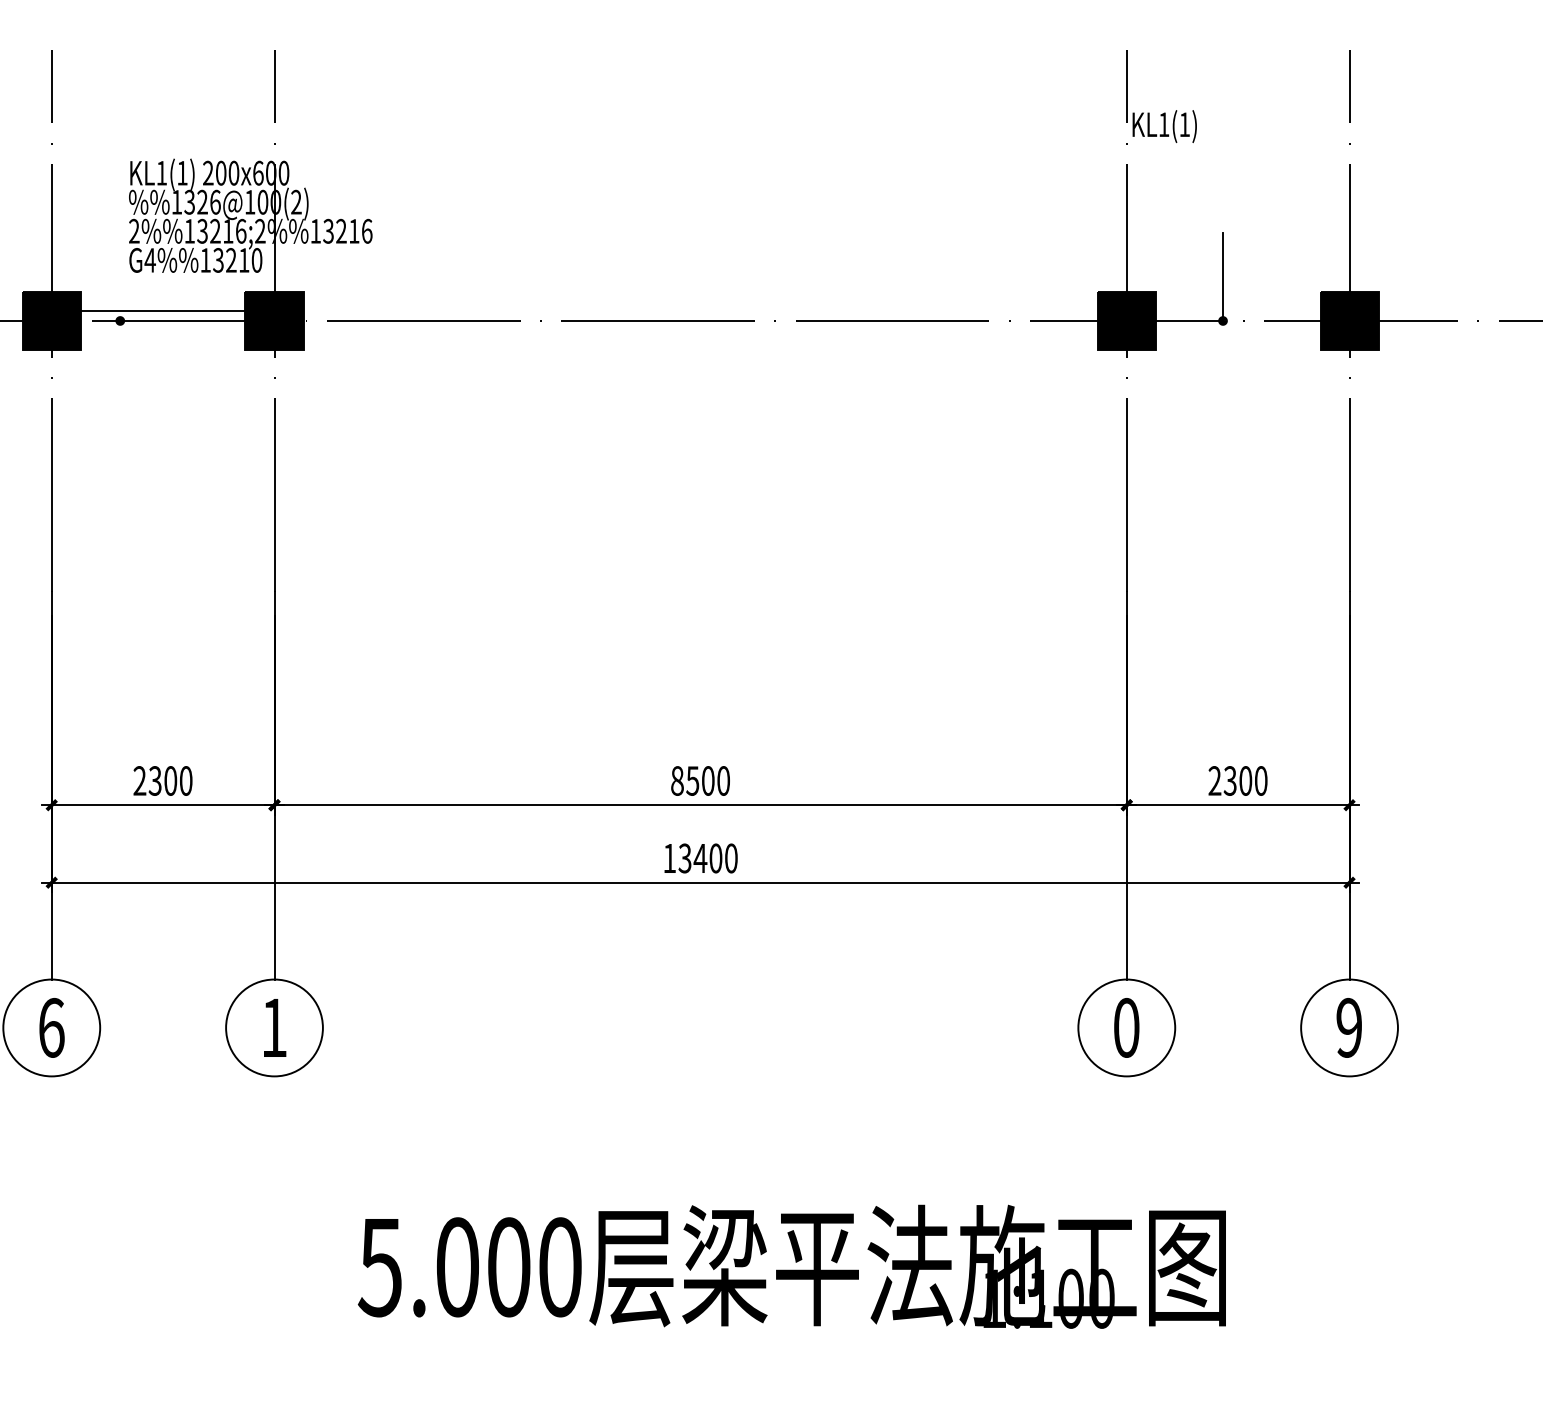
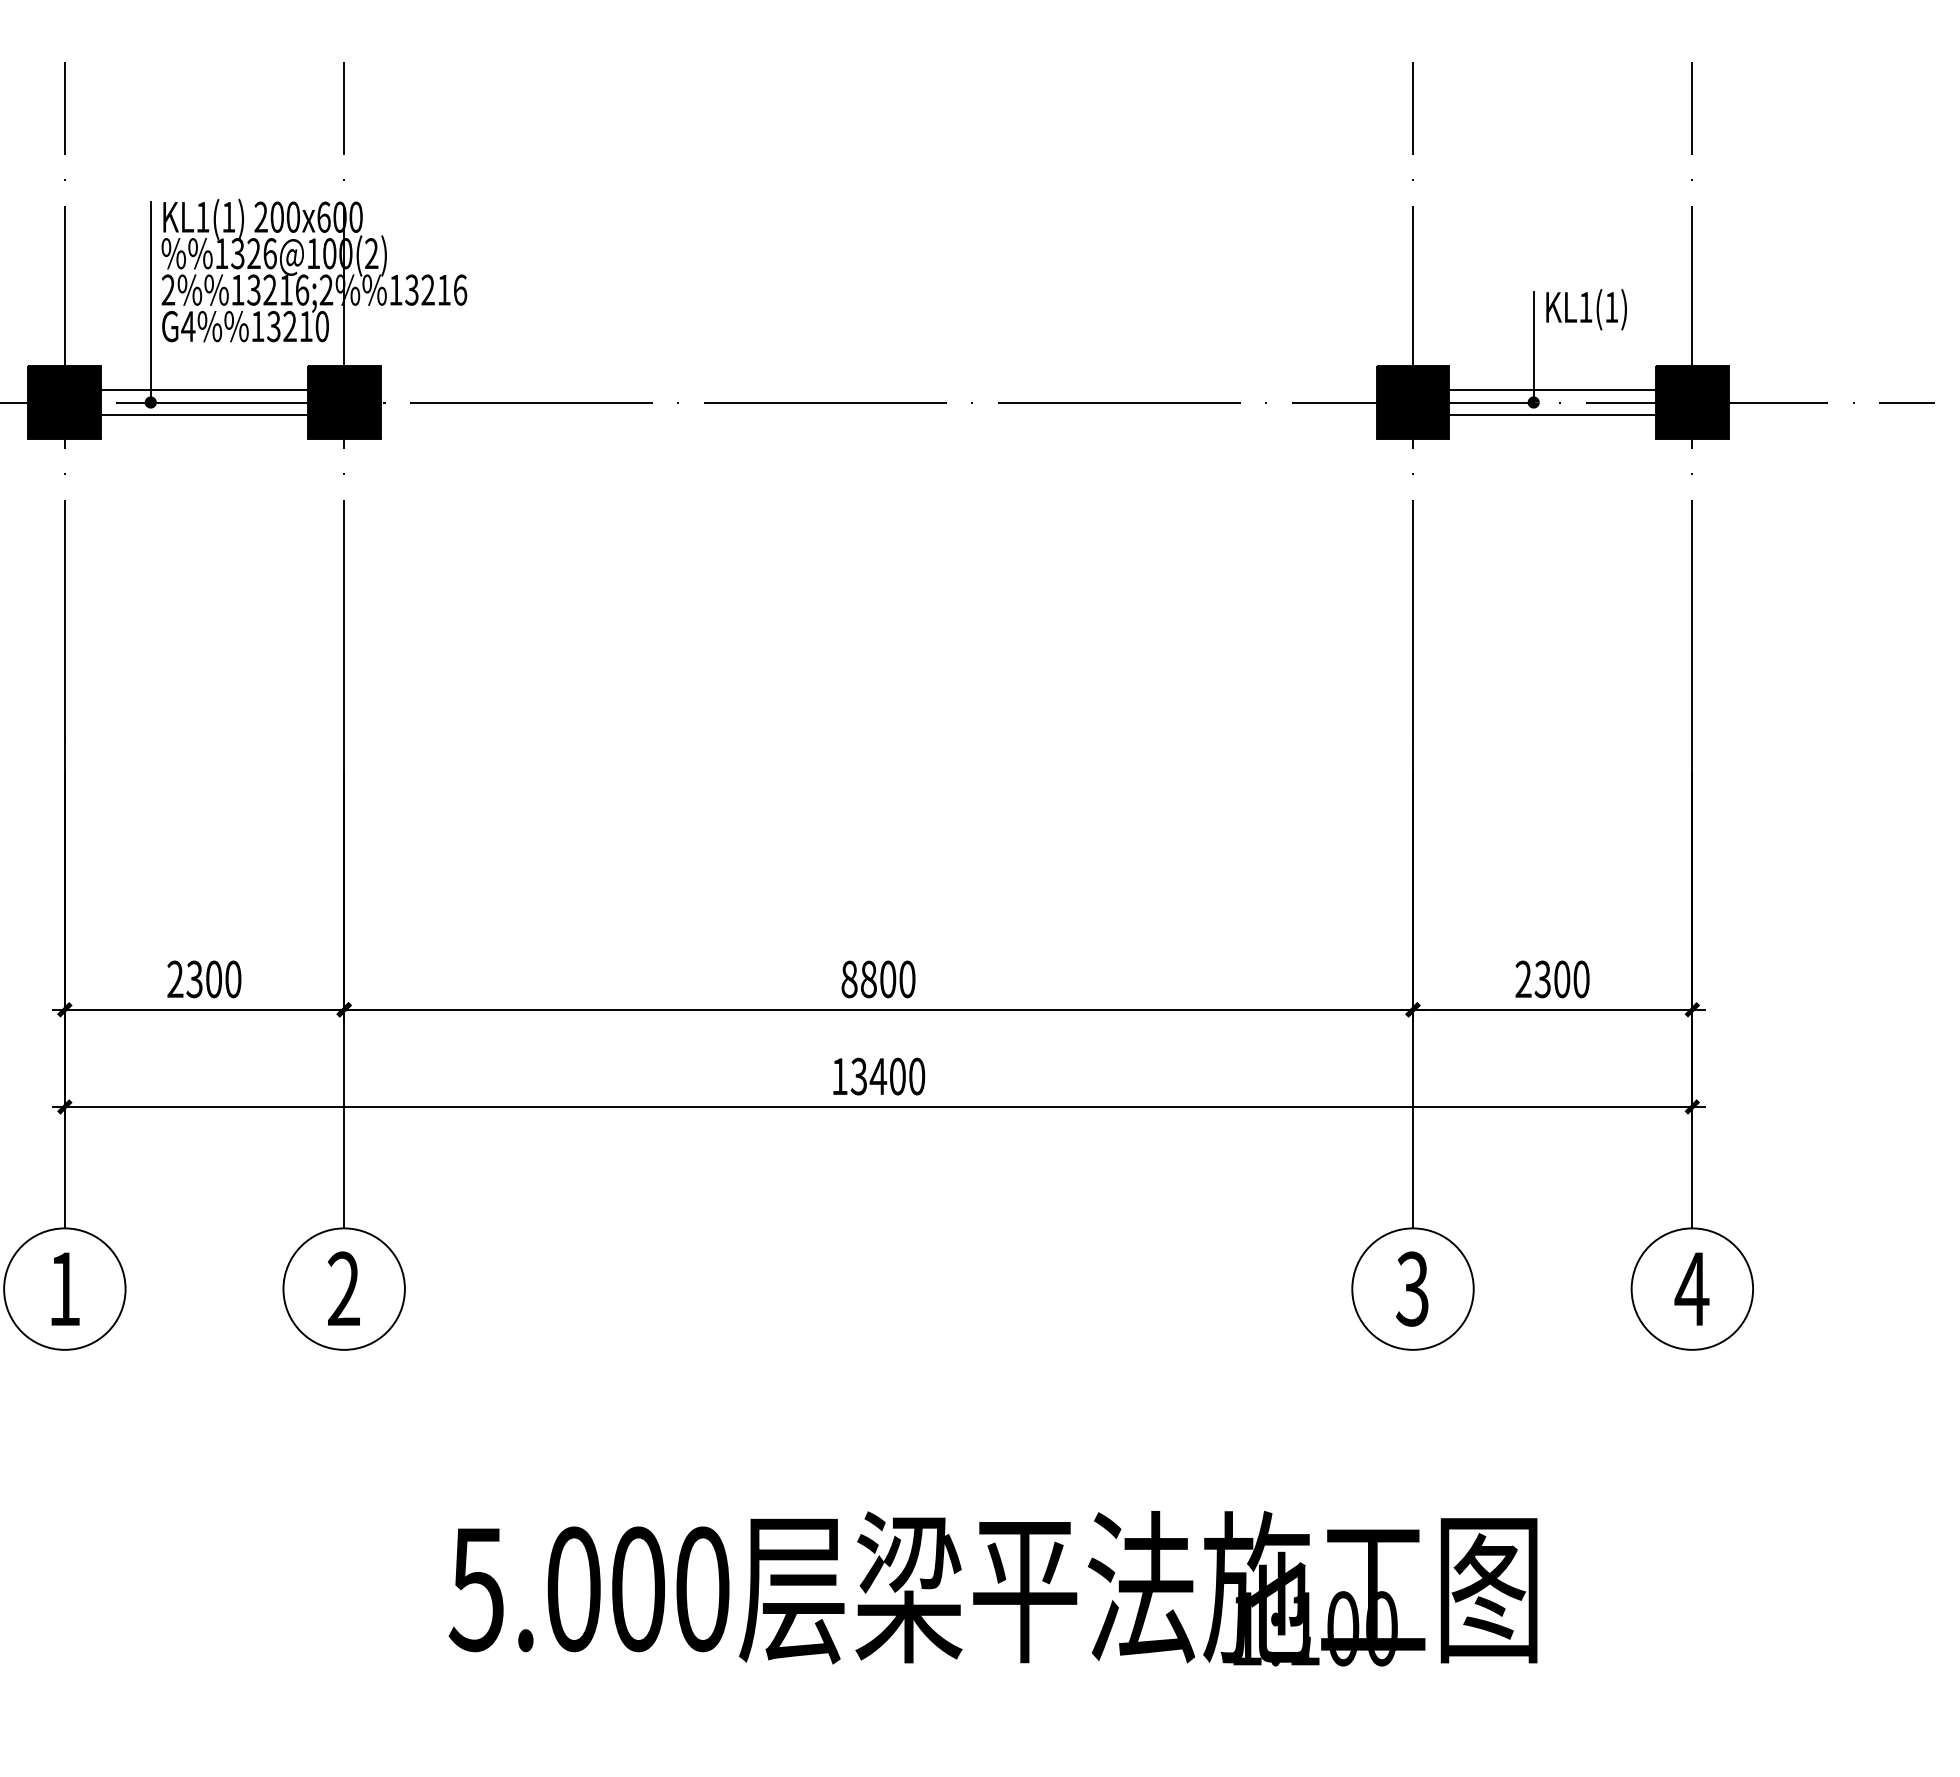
text: (1164, 126) -> (1586, 309), moved
line: (120, 241) -> (150, 302), added
line: (1238, 311) -> (1552, 390), added
line: (163, 330) -> (204, 414), added
line: (1238, 330) -> (1552, 414), added
text: (692, 781) -> (868, 979), 8500 -> 8800
text: (52, 1027) -> (65, 1288), 6 -> 1
text: (273, 1027) -> (343, 1288), 1 -> 2
text: (1126, 1027) -> (1412, 1288), 0 -> 3
text: (1348, 1027) -> (1691, 1288), 9 -> 4

